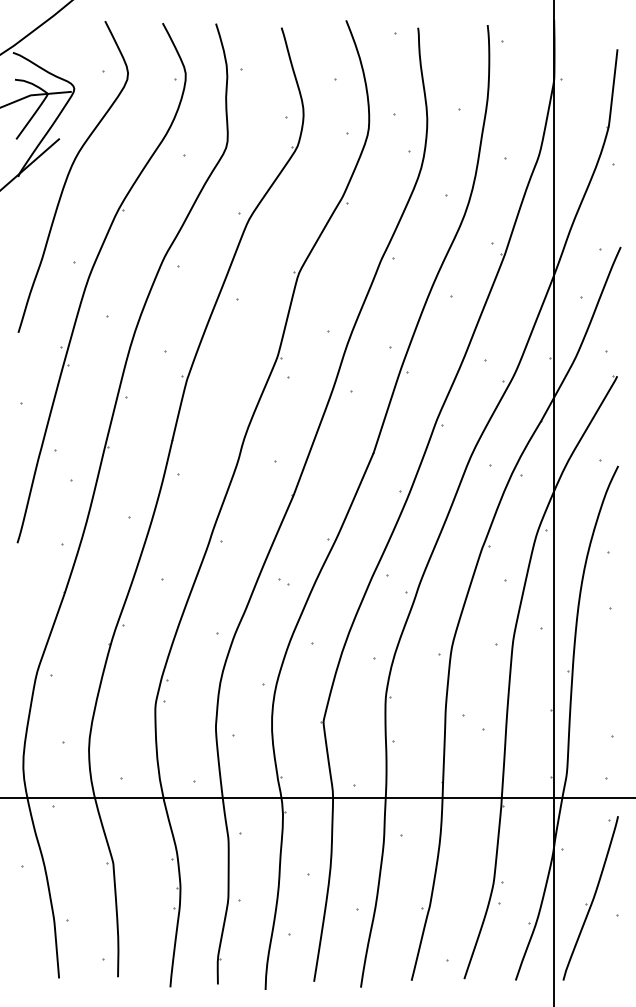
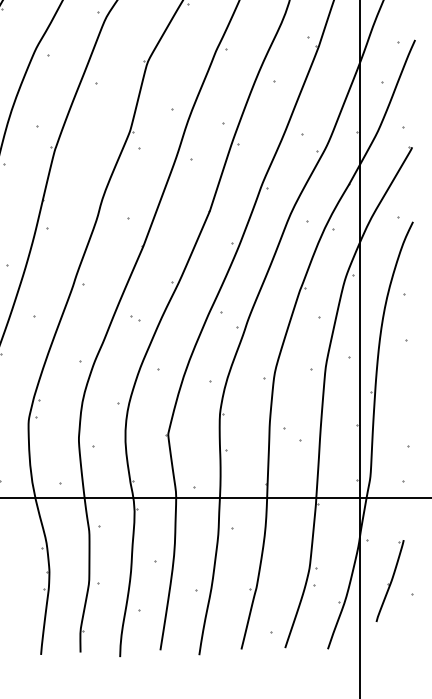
part: (590, 898) -> (390, 581), size x0.6

